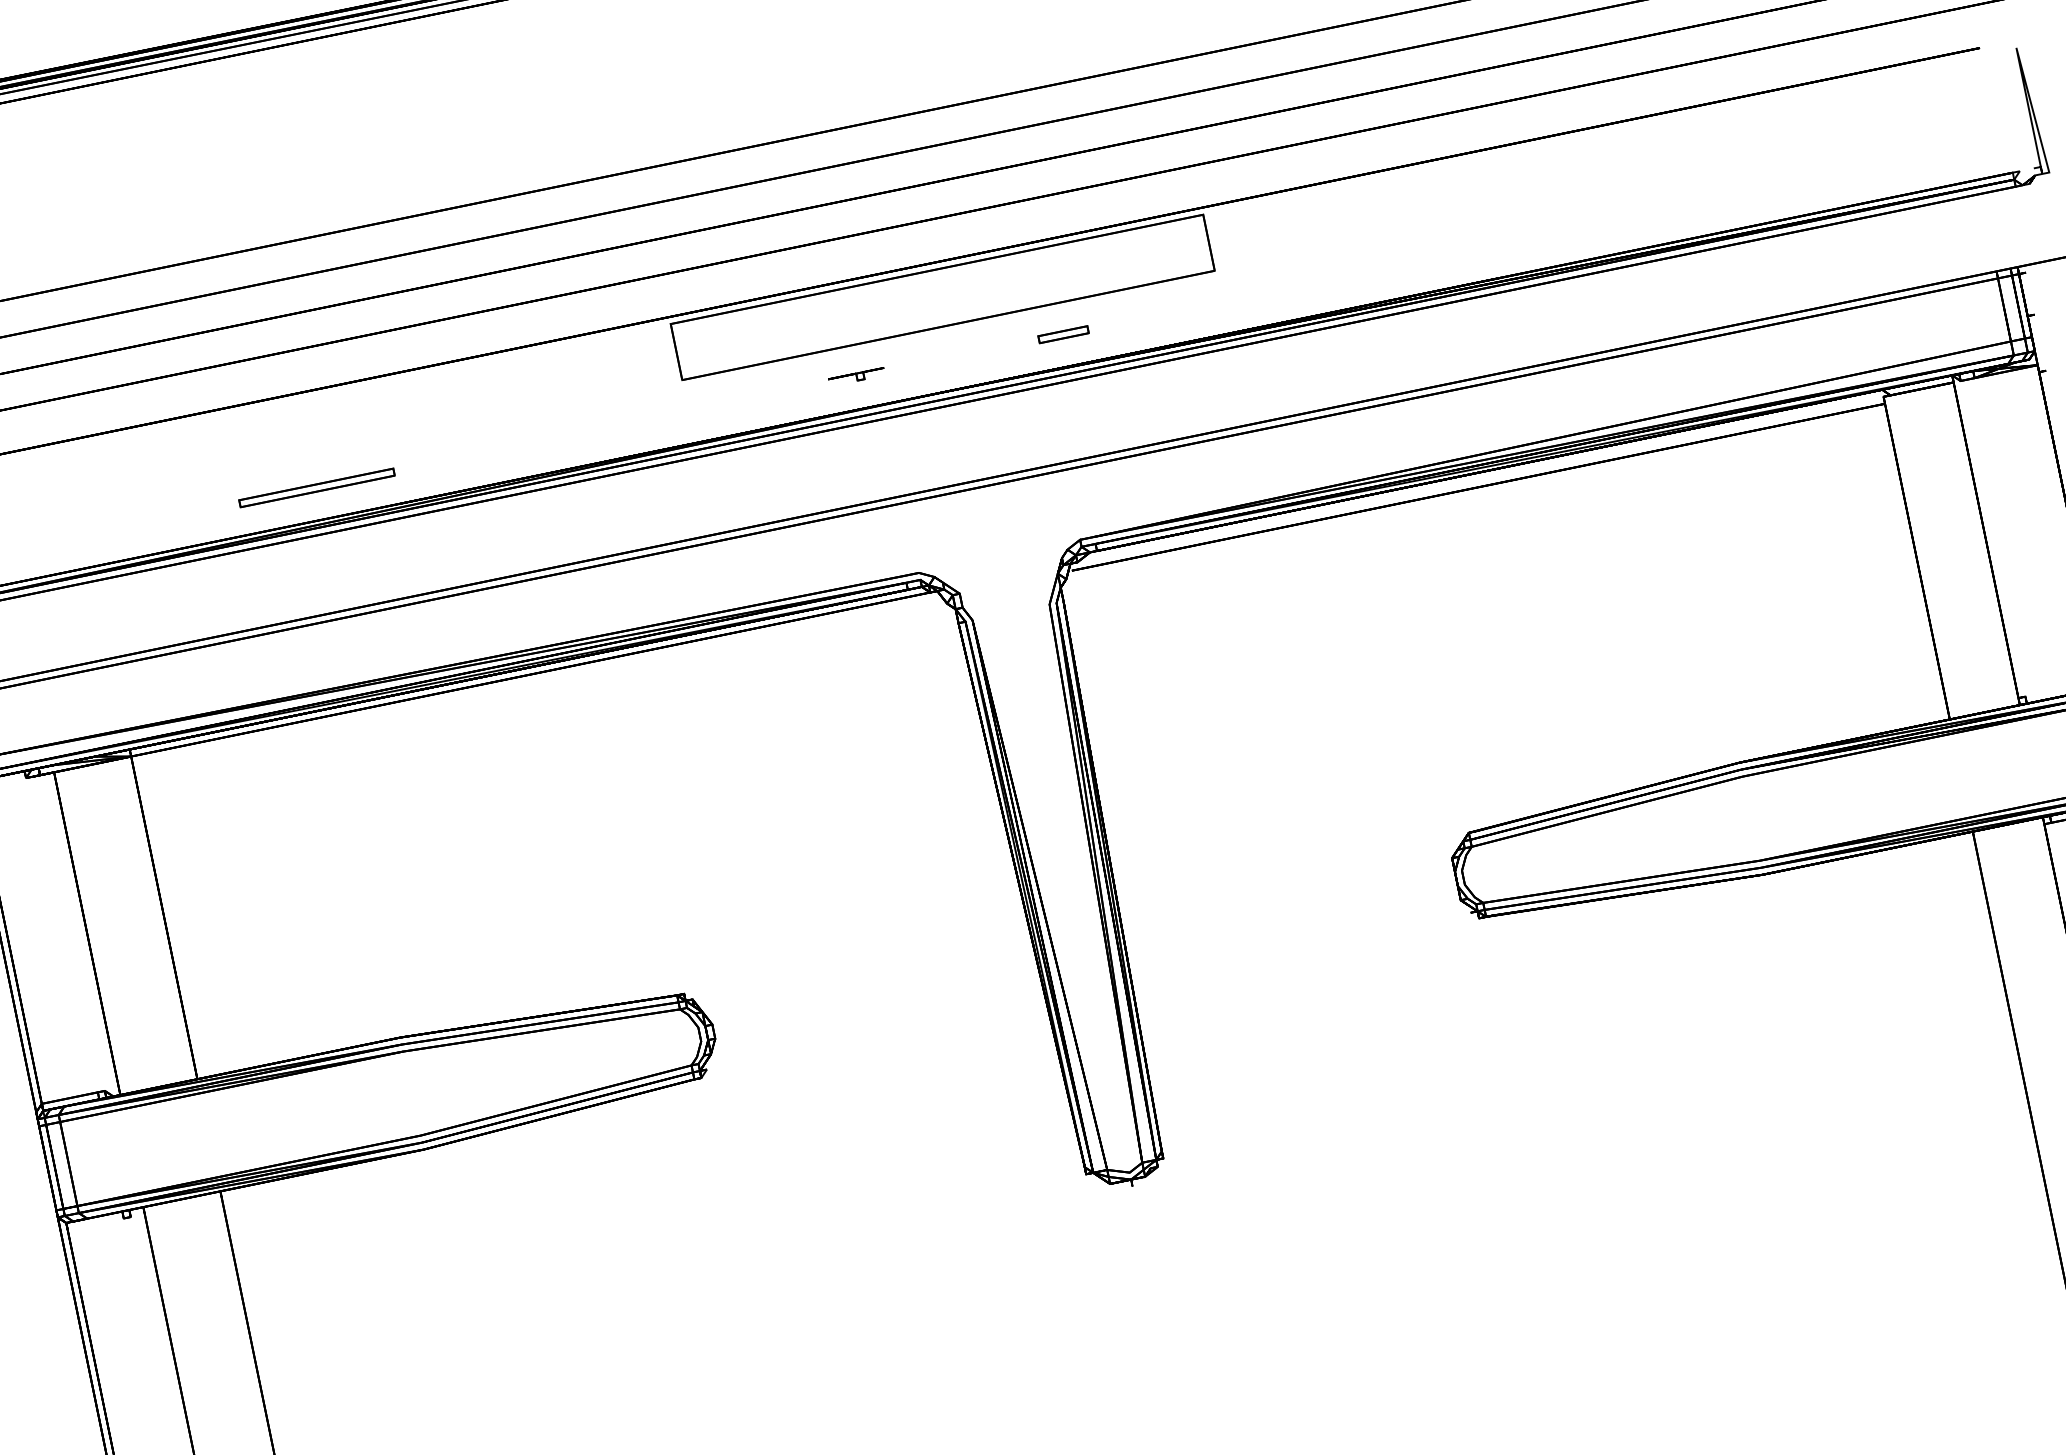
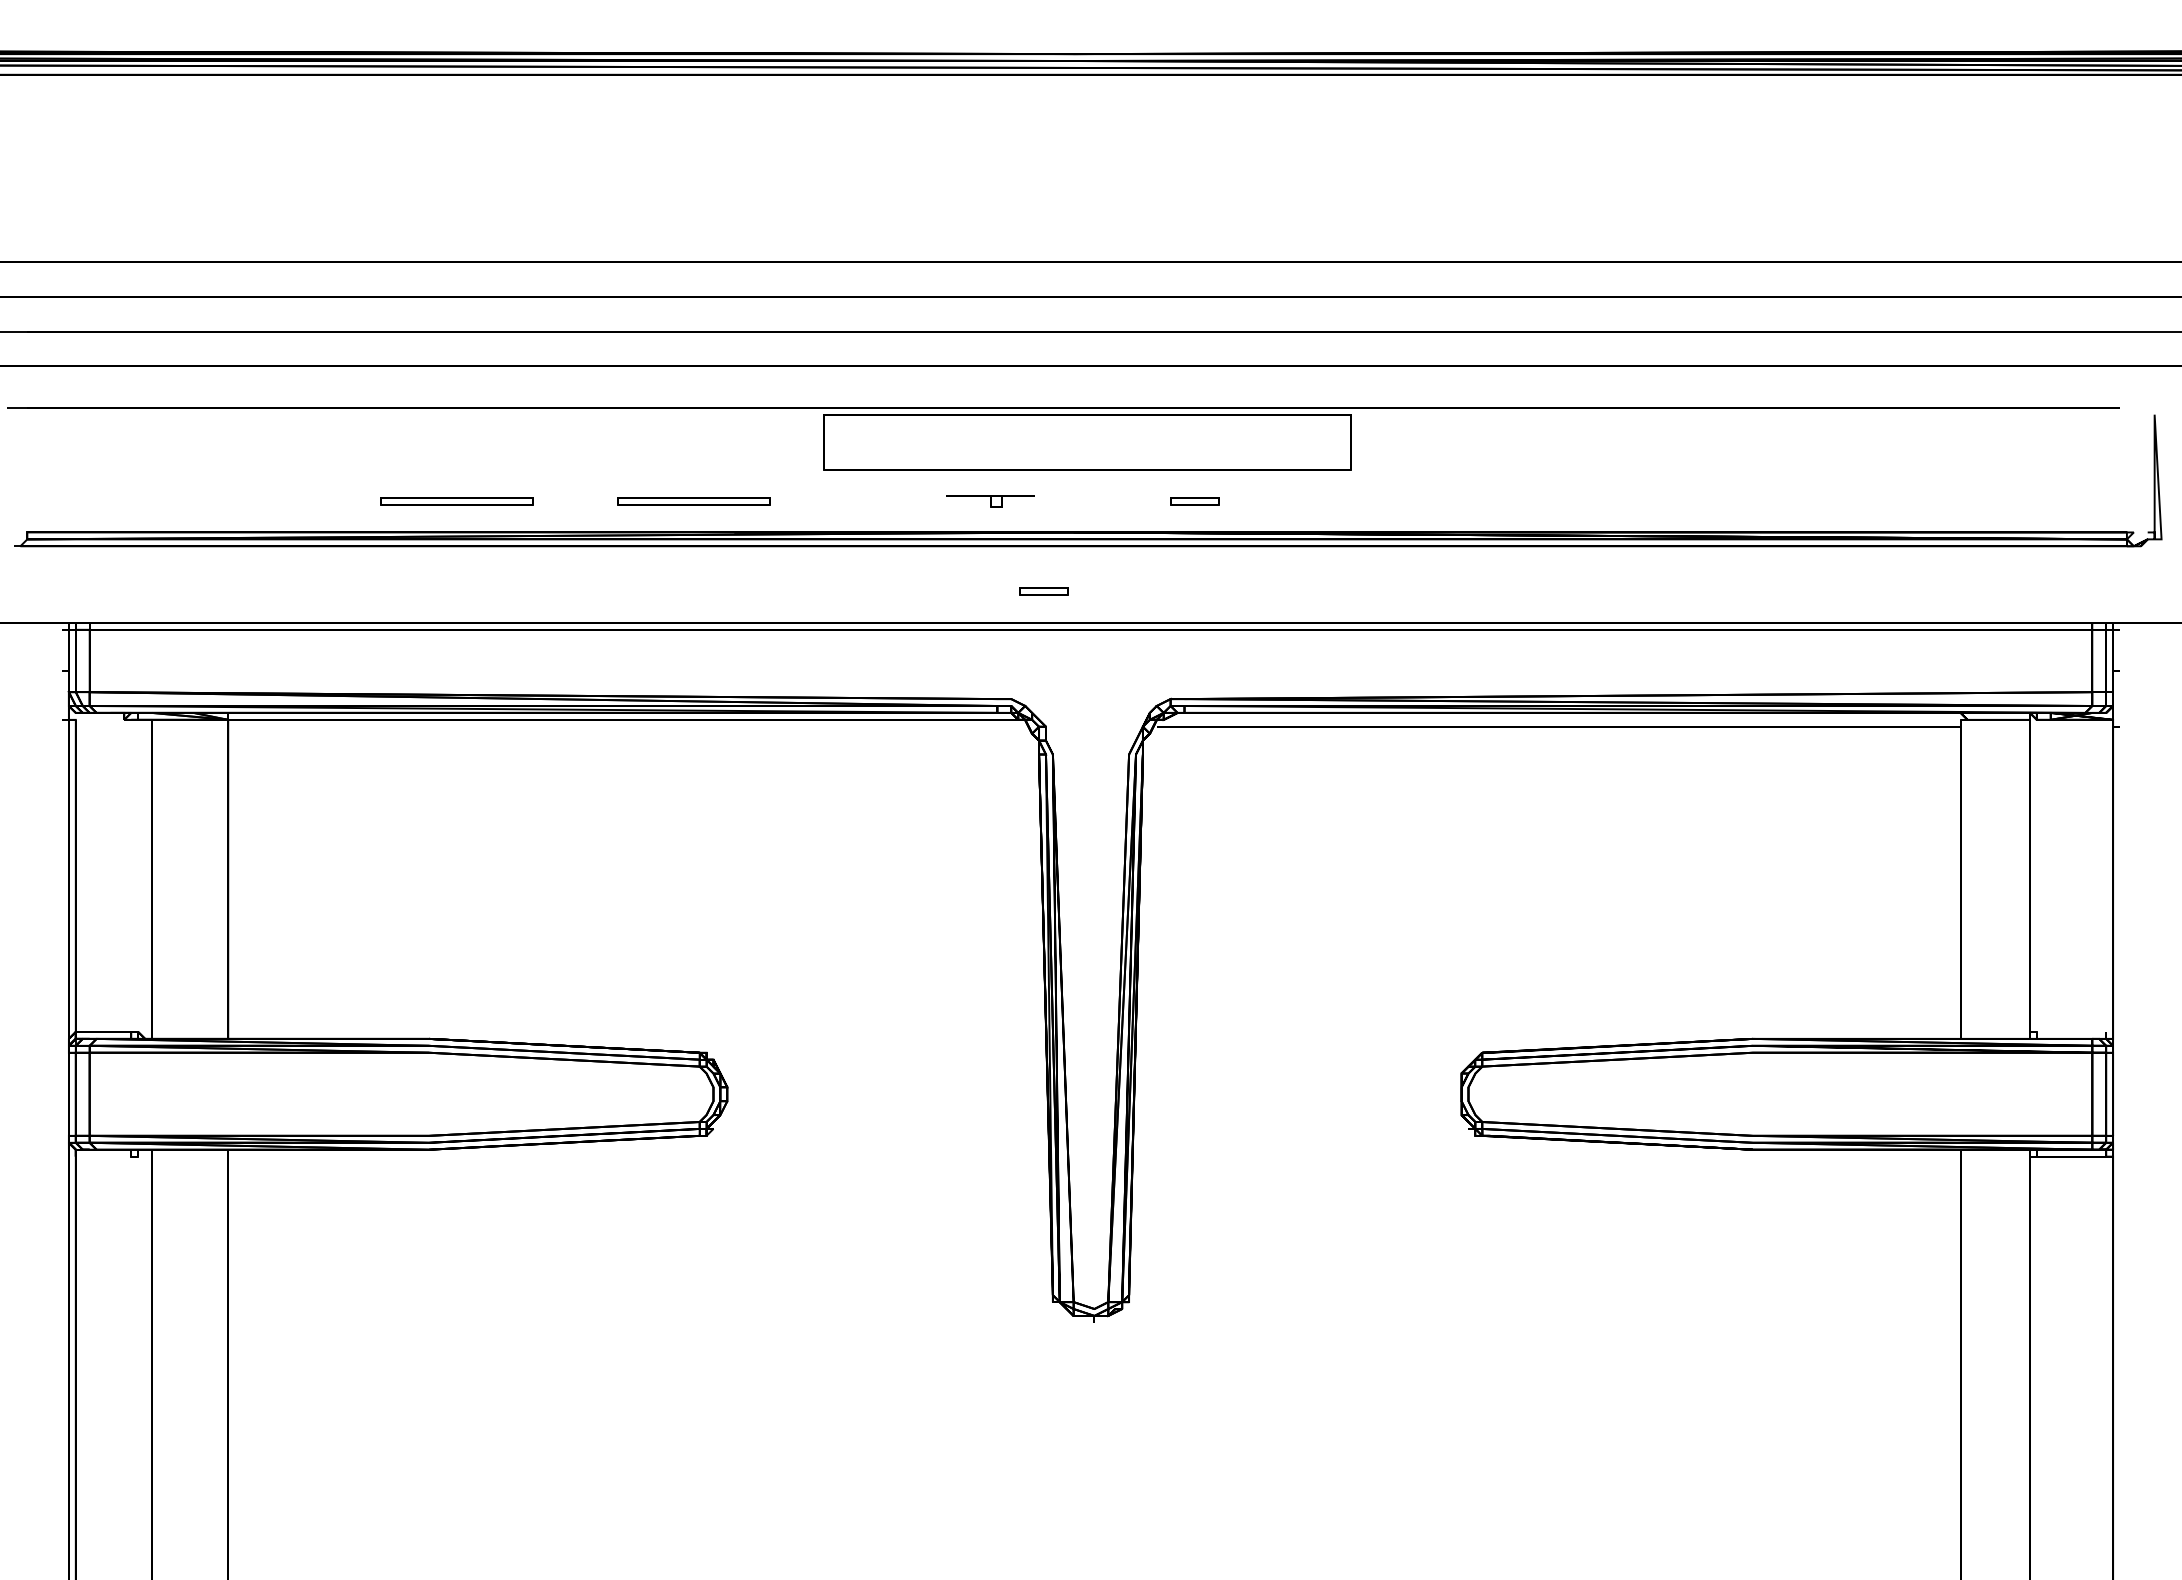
part: (856, 377) -> (990, 501), size x1.6
part: (556, 439) -> (693, 501), added
part: (929, 457) -> (1043, 591), added

